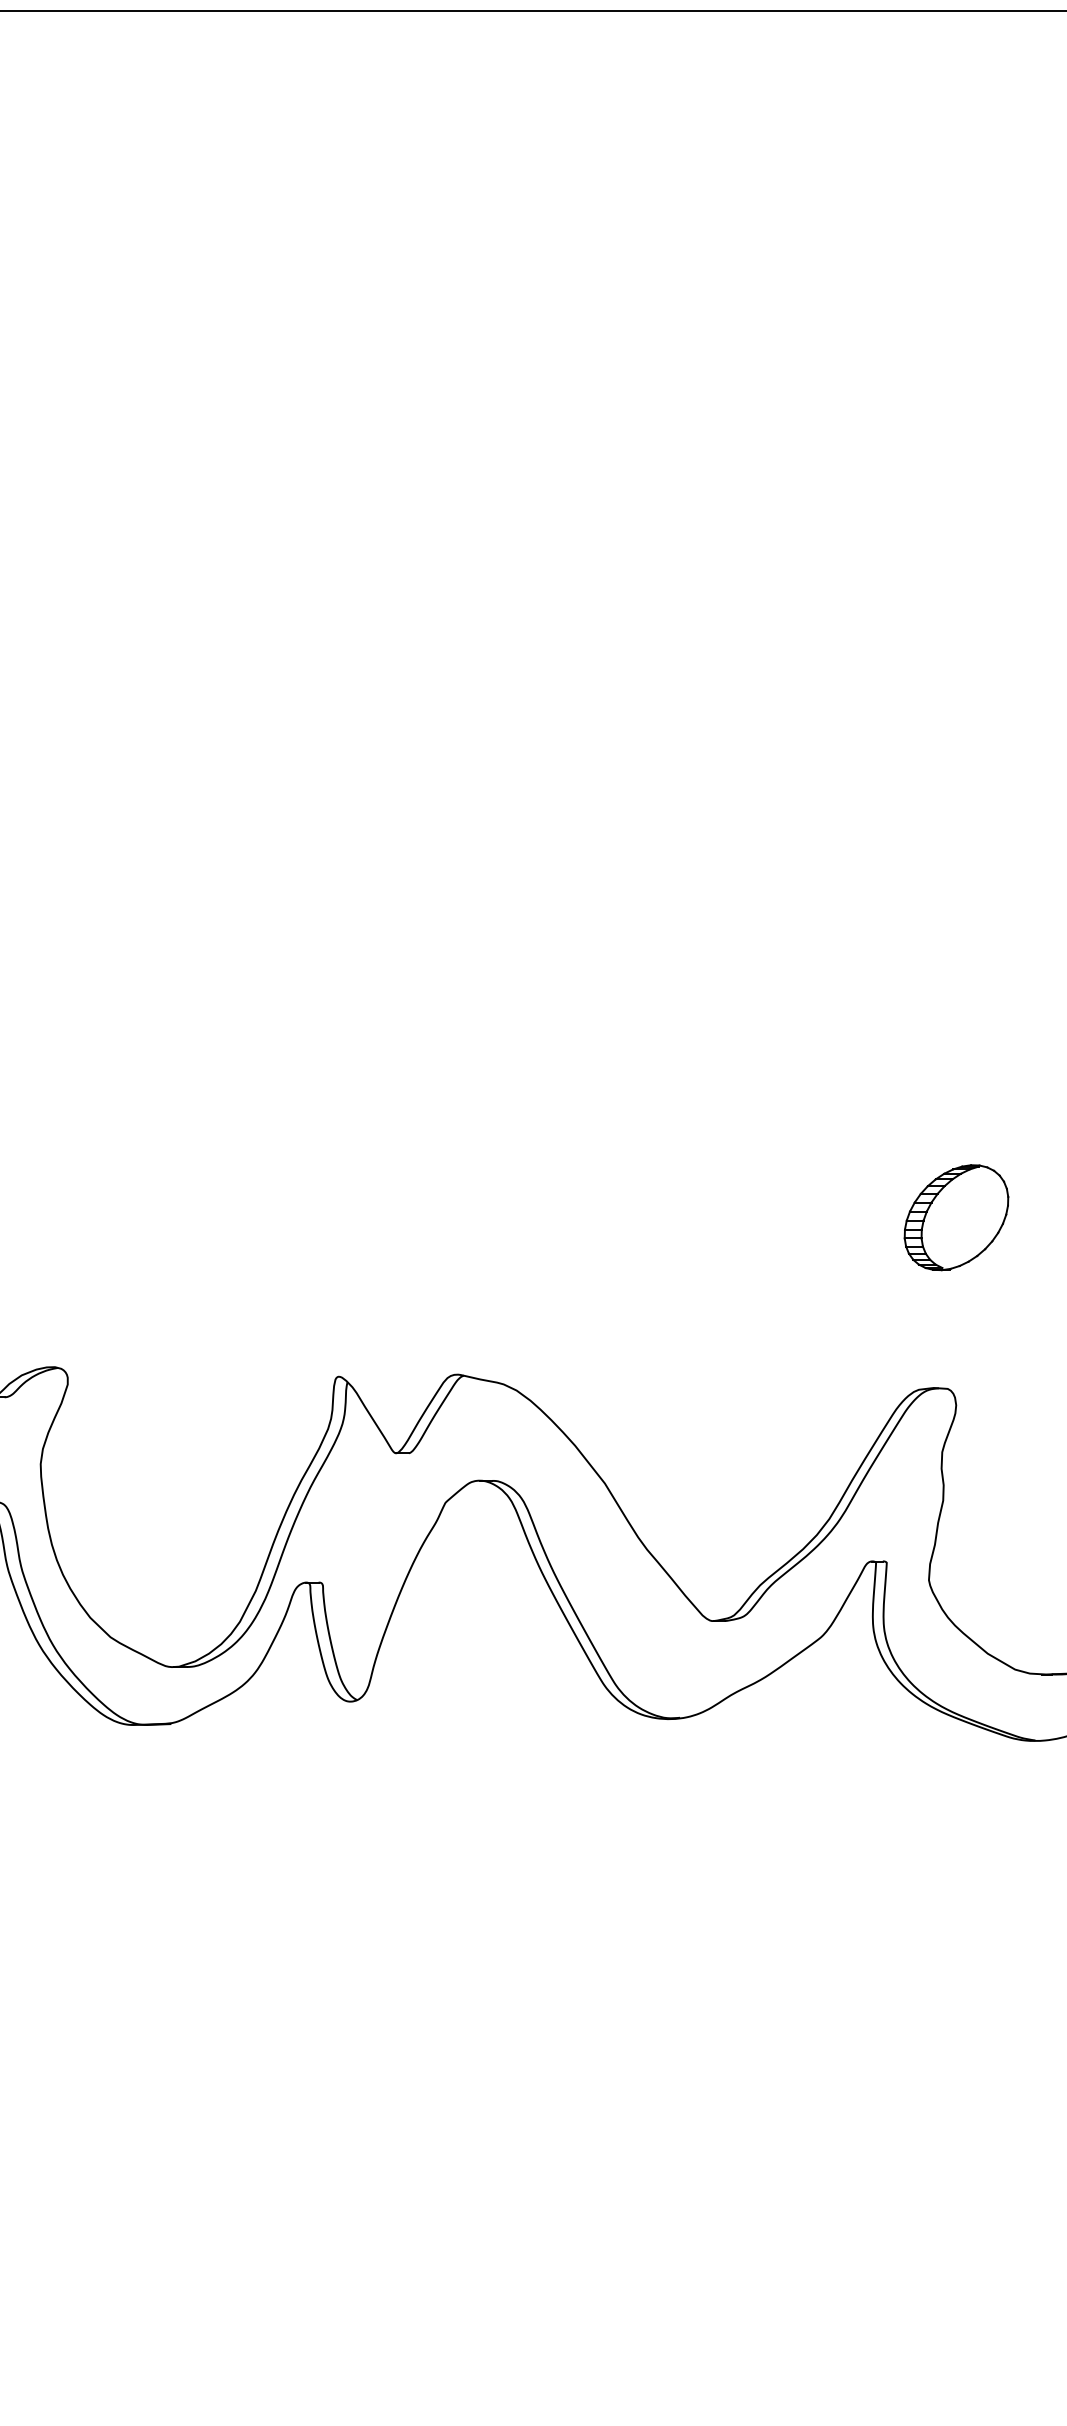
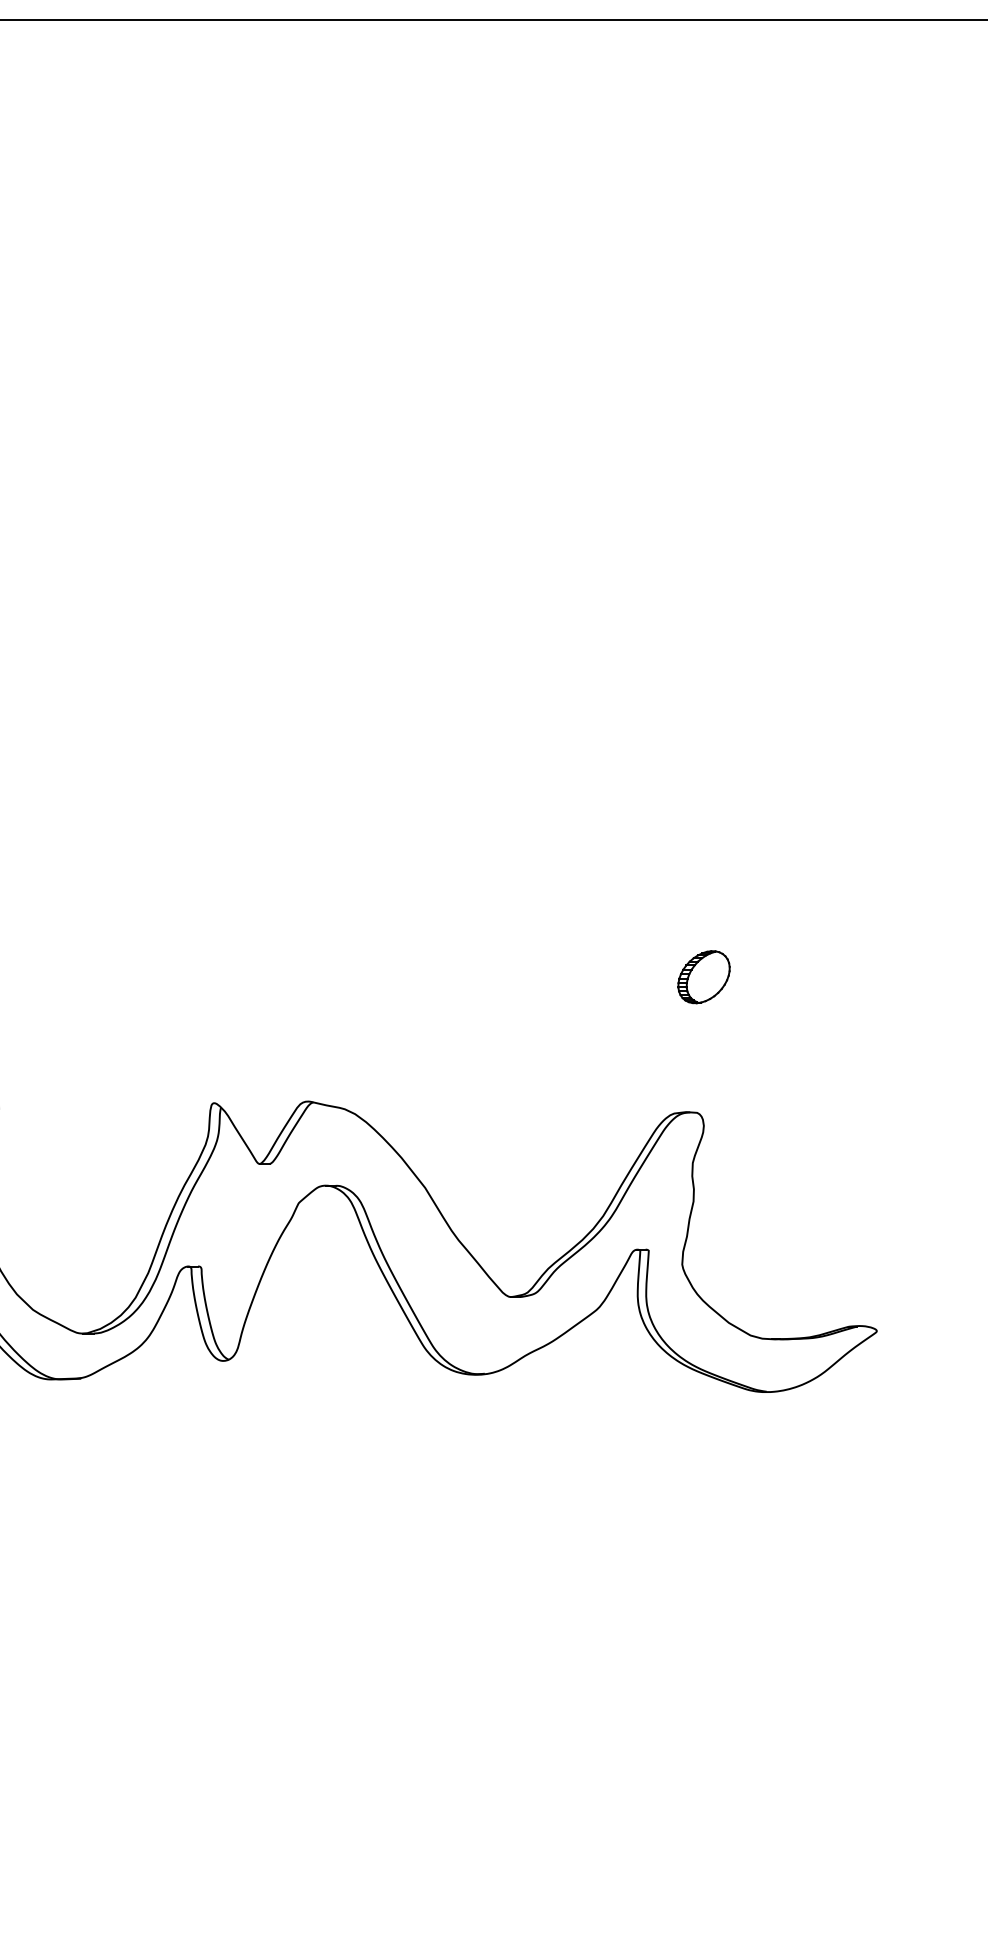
part: (955, 1218) -> (703, 977), size x0.62

